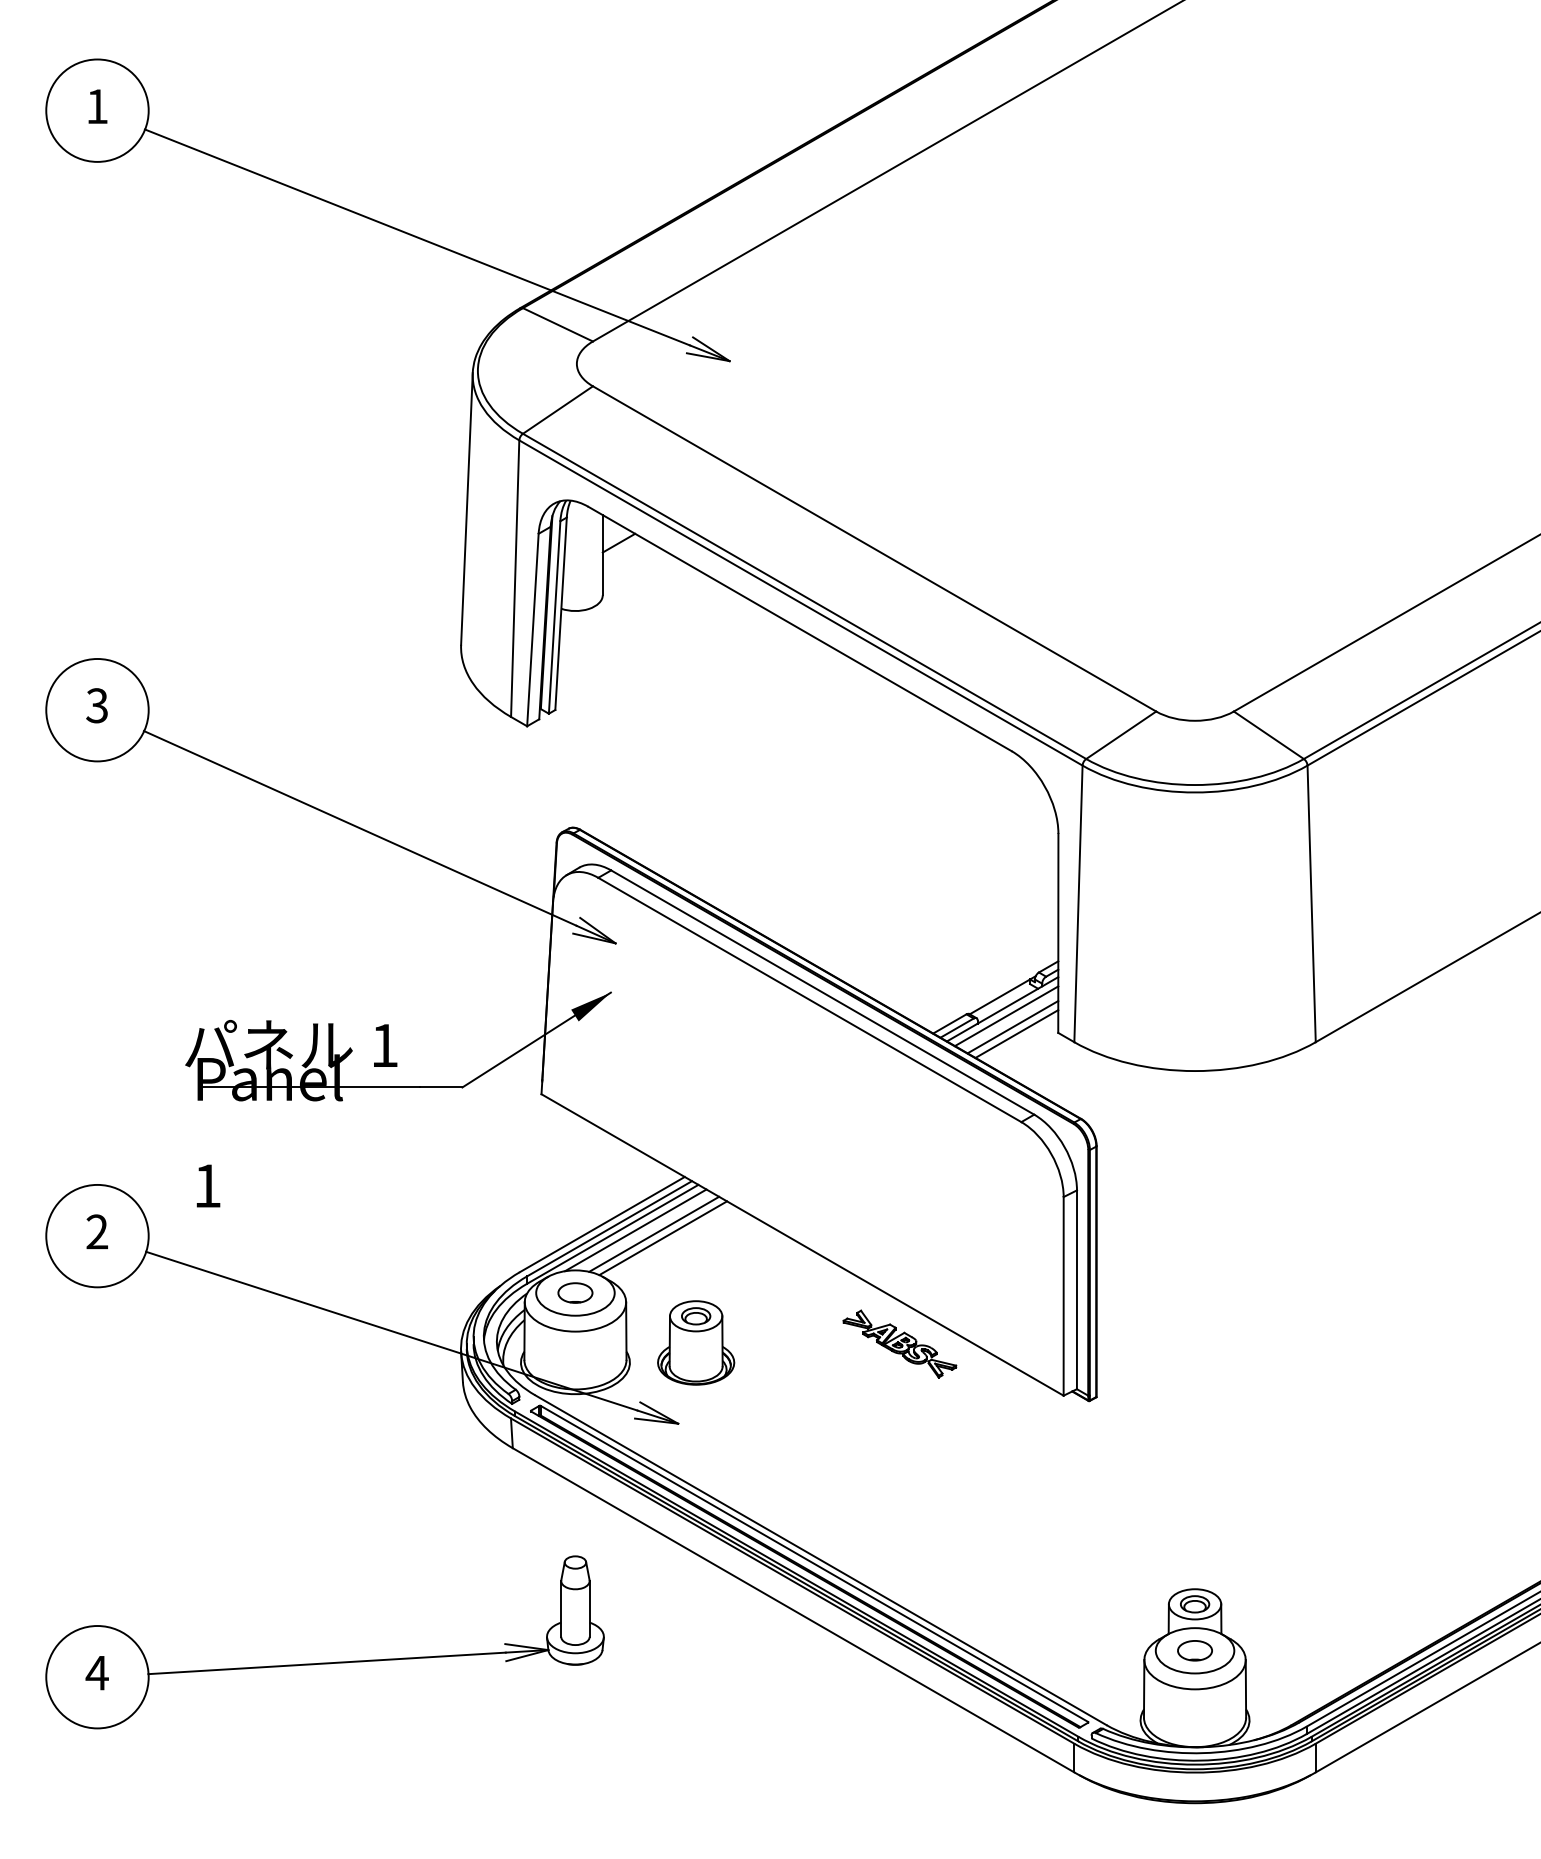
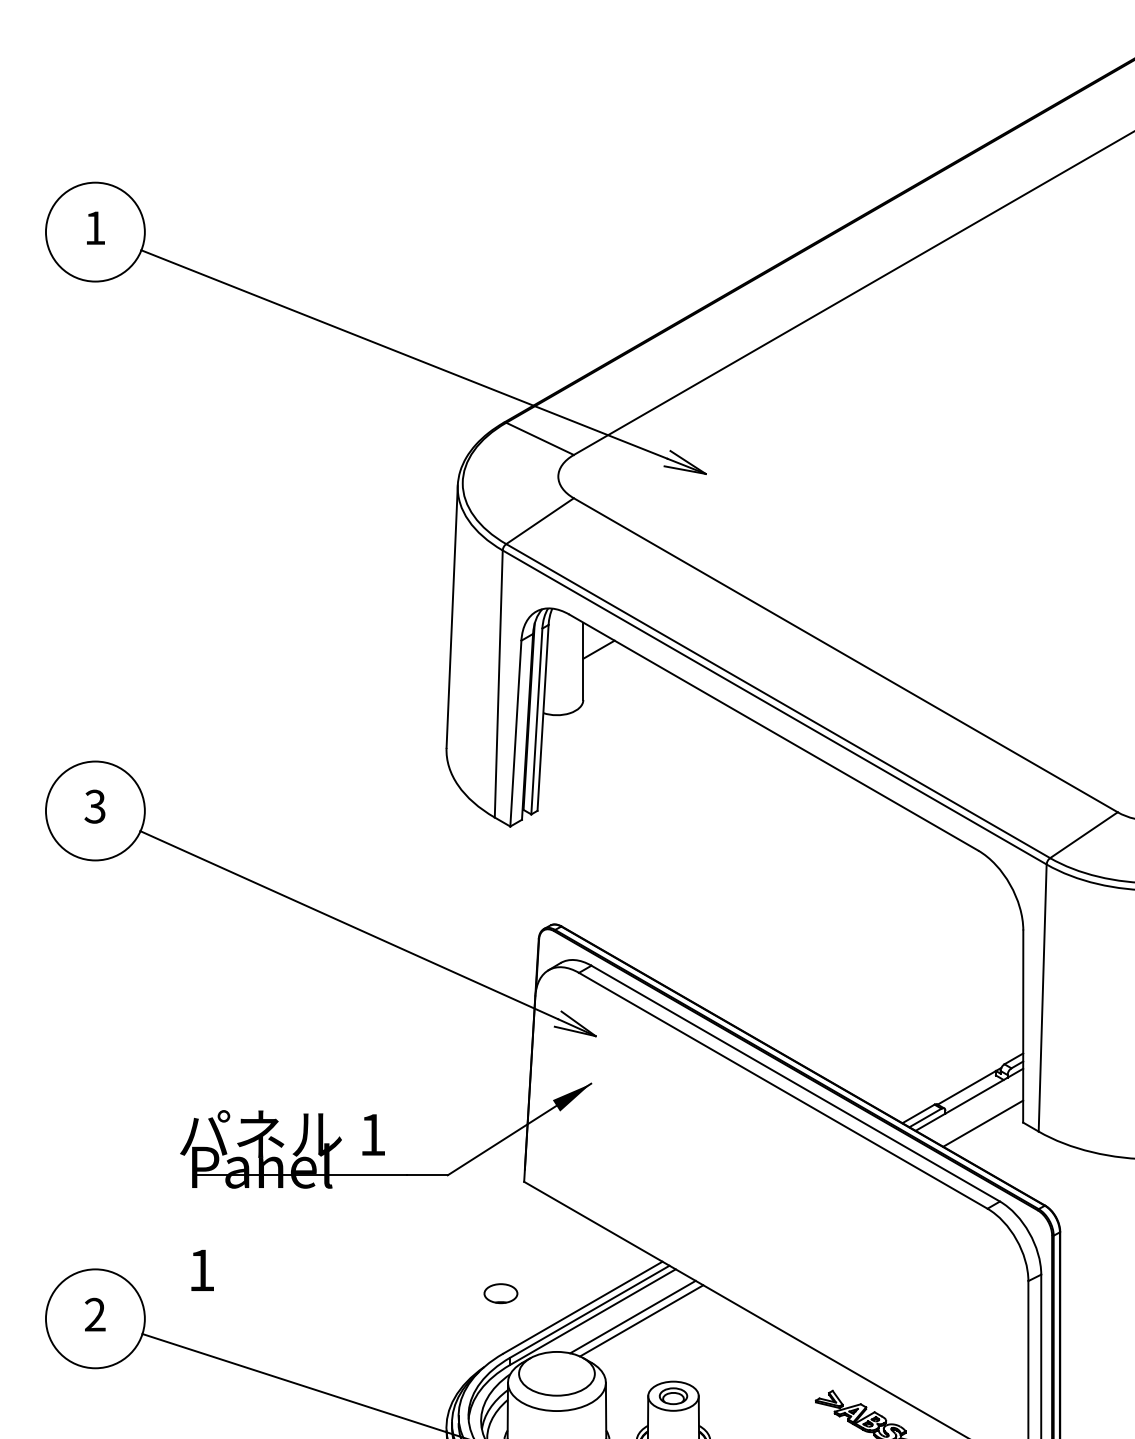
line: (1006, 1016) -> (973, 1106), removed
line: (1012, 1027) -> (978, 1117), removed
line: (635, 1230) -> (614, 1313), removed
part: (575, 1292) -> (500, 1293), moved

